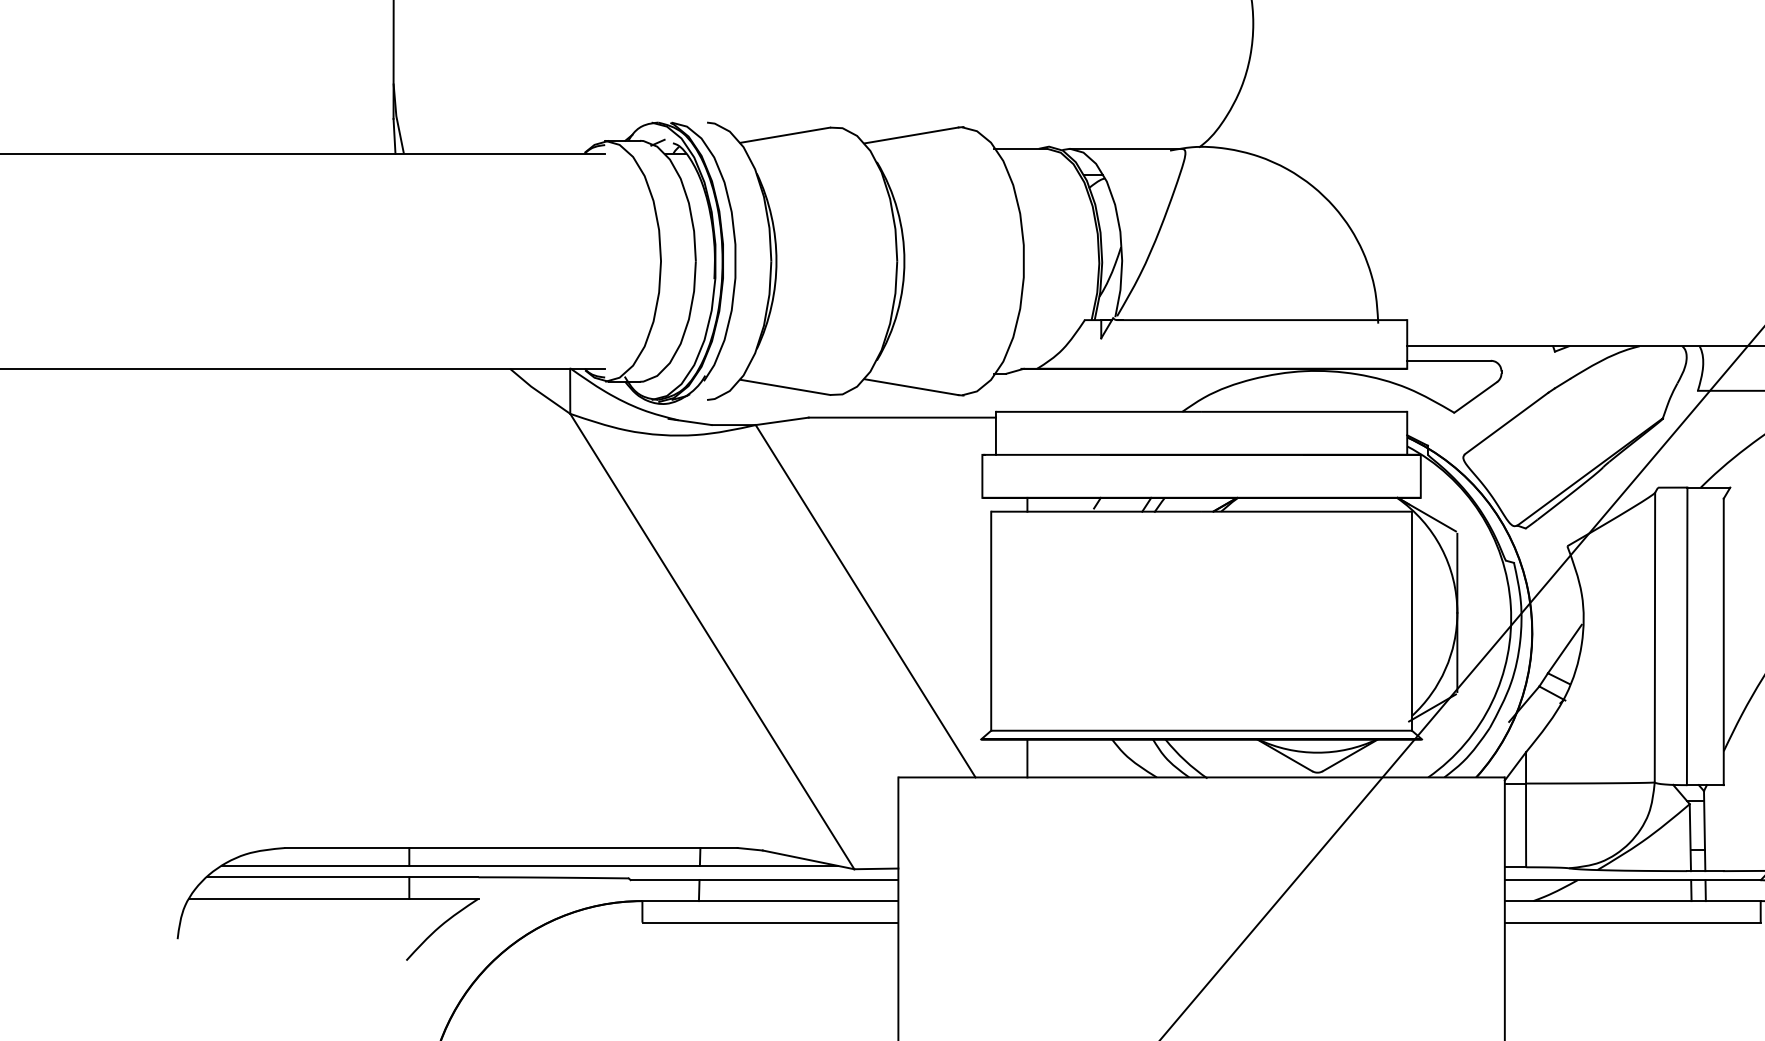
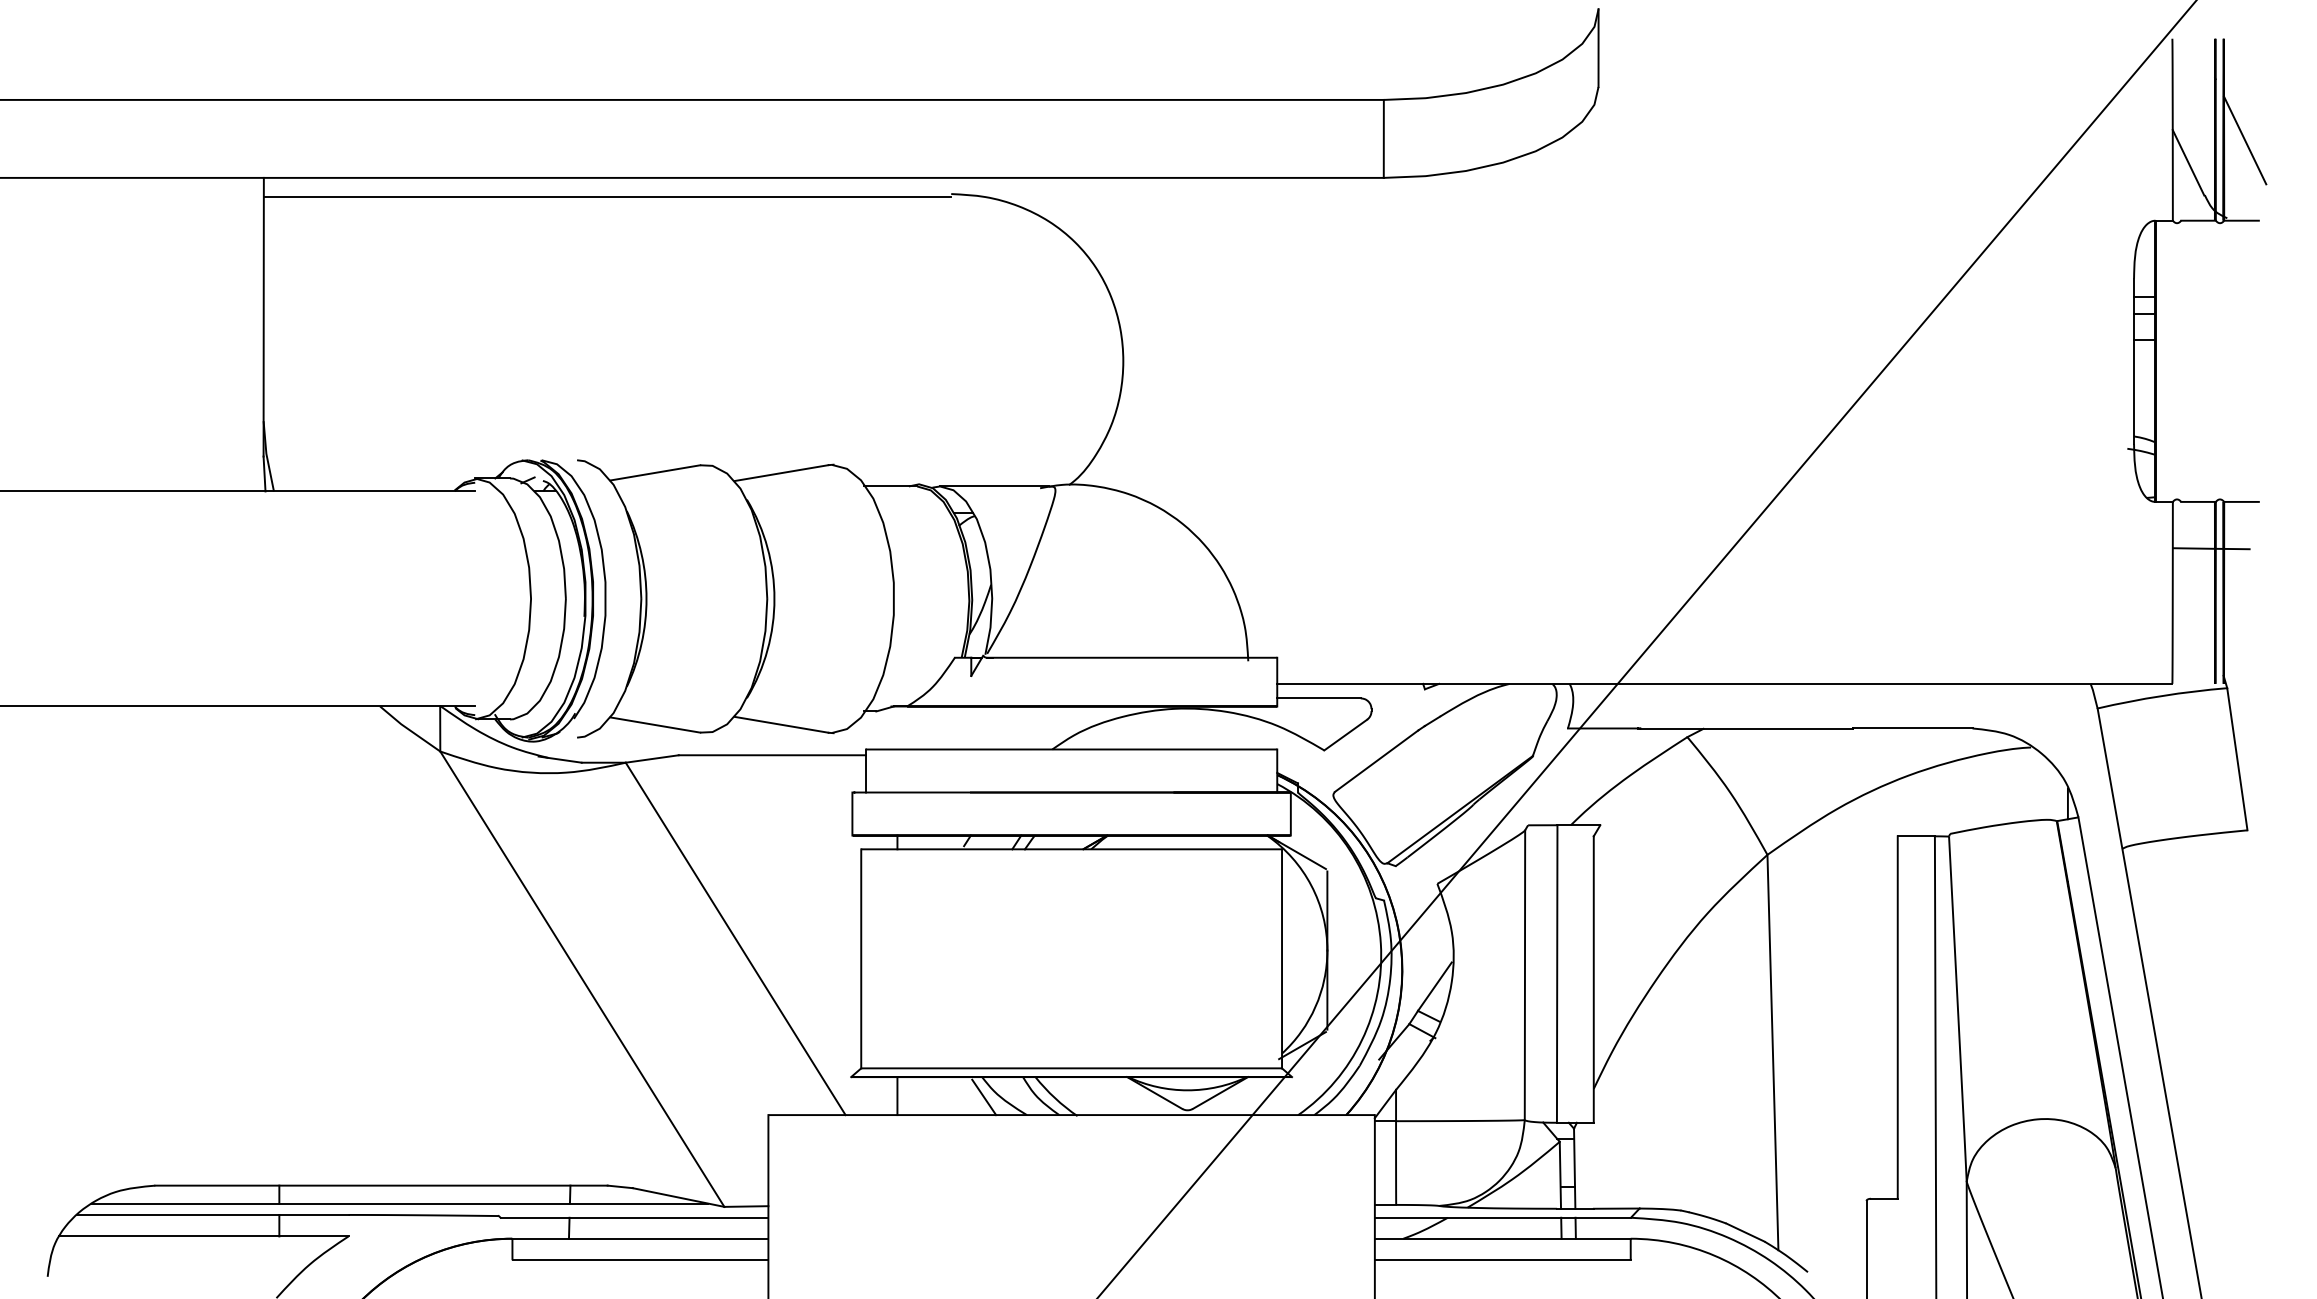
line: (1114, 759) -> (984, 1097), added

